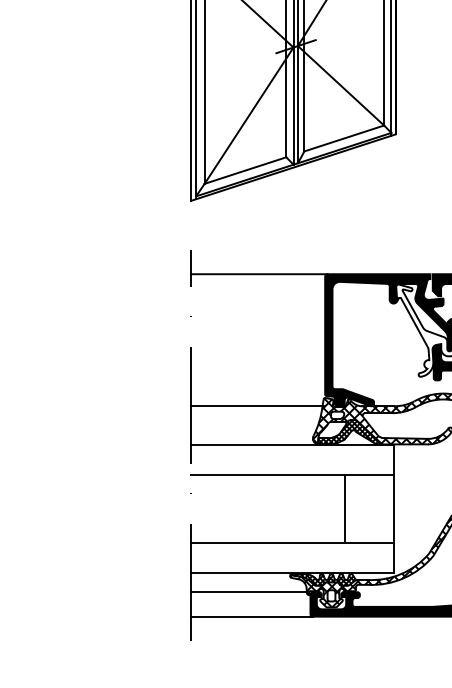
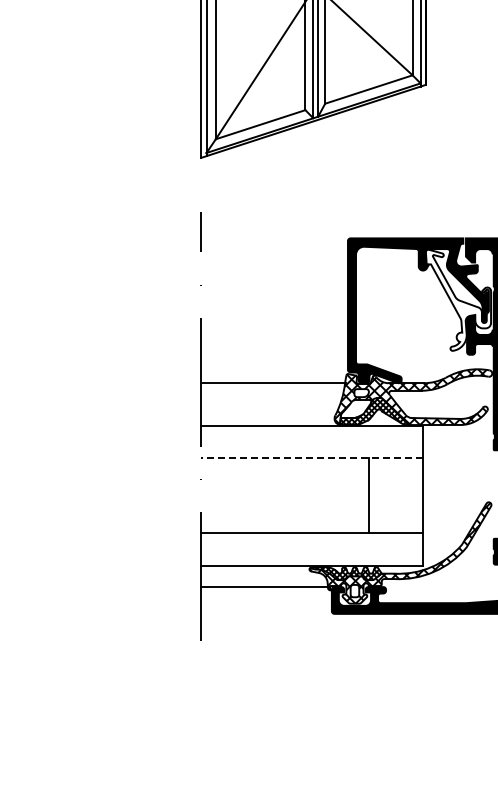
line: (259, 274) -> (275, 238), removed
line: (292, 474) -> (312, 458), solid -> dashed
line: (251, 616) -> (267, 613), removed

